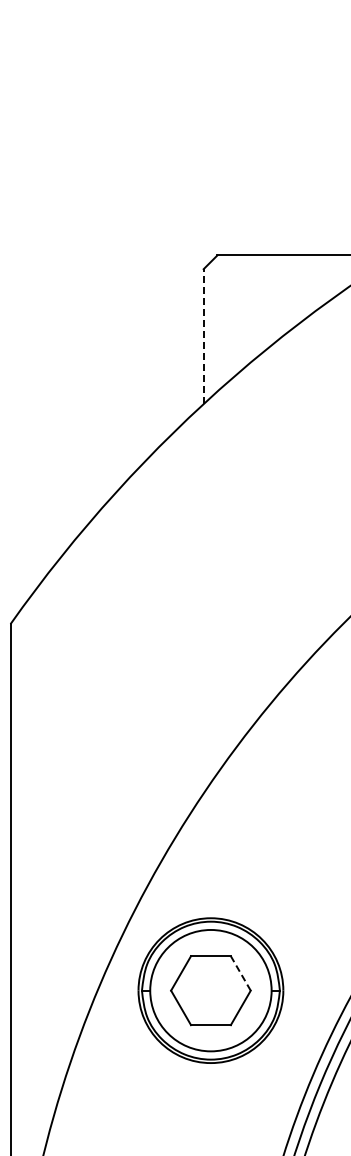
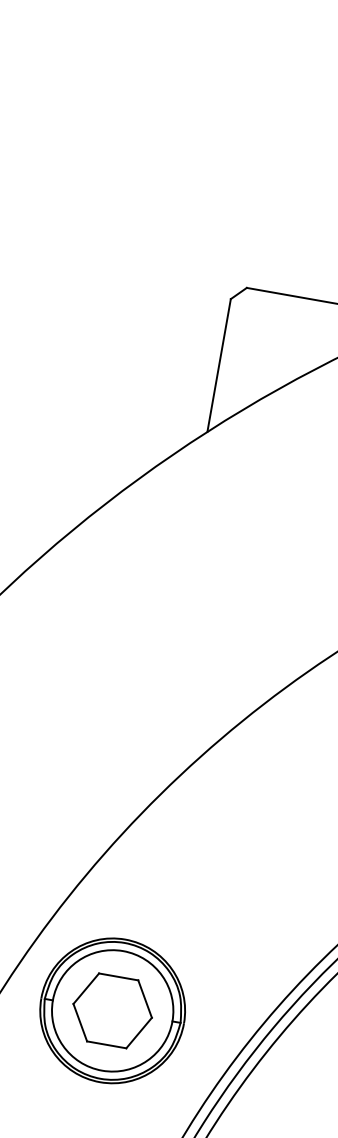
line: (203, 336) -> (218, 365), dashed -> solid
line: (240, 973) -> (144, 999), dashed -> solid

